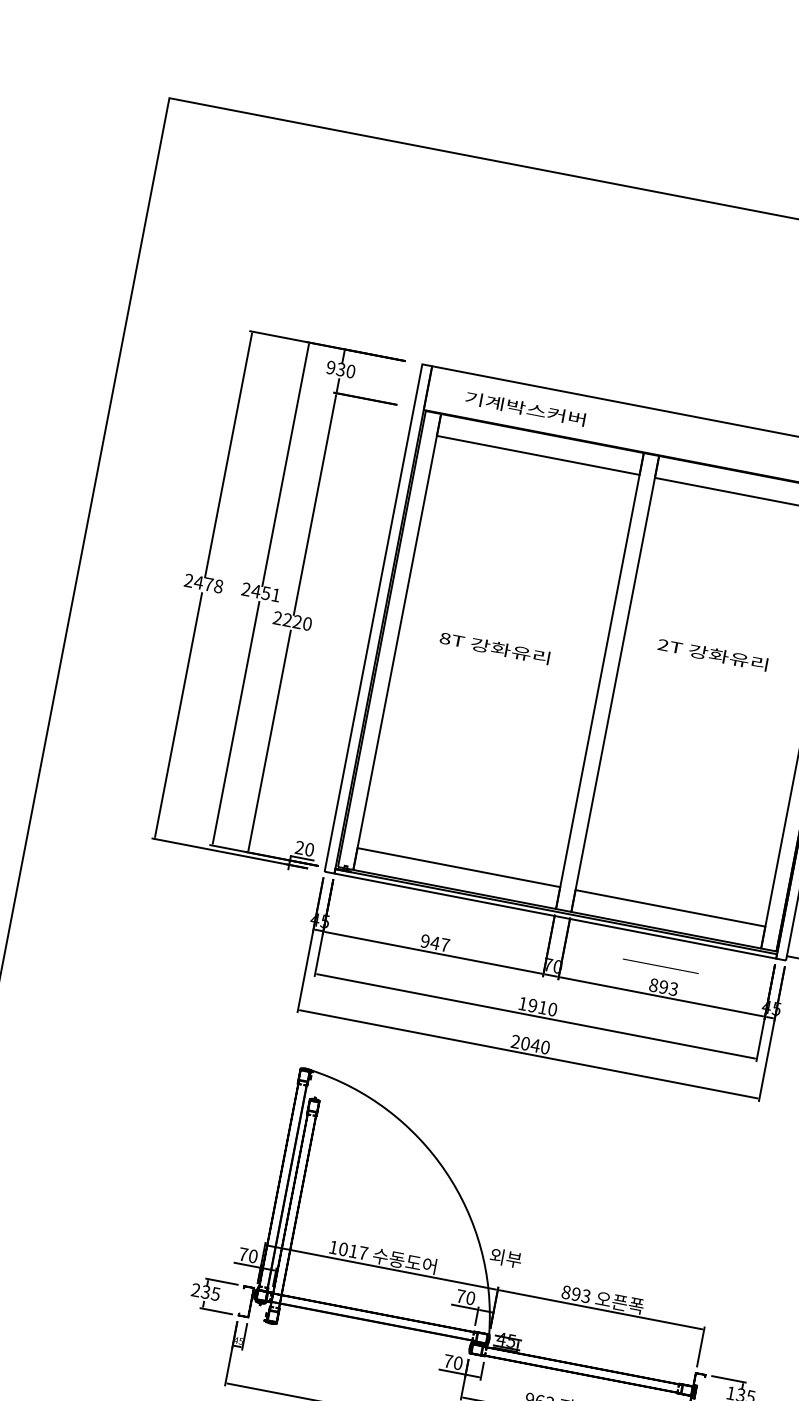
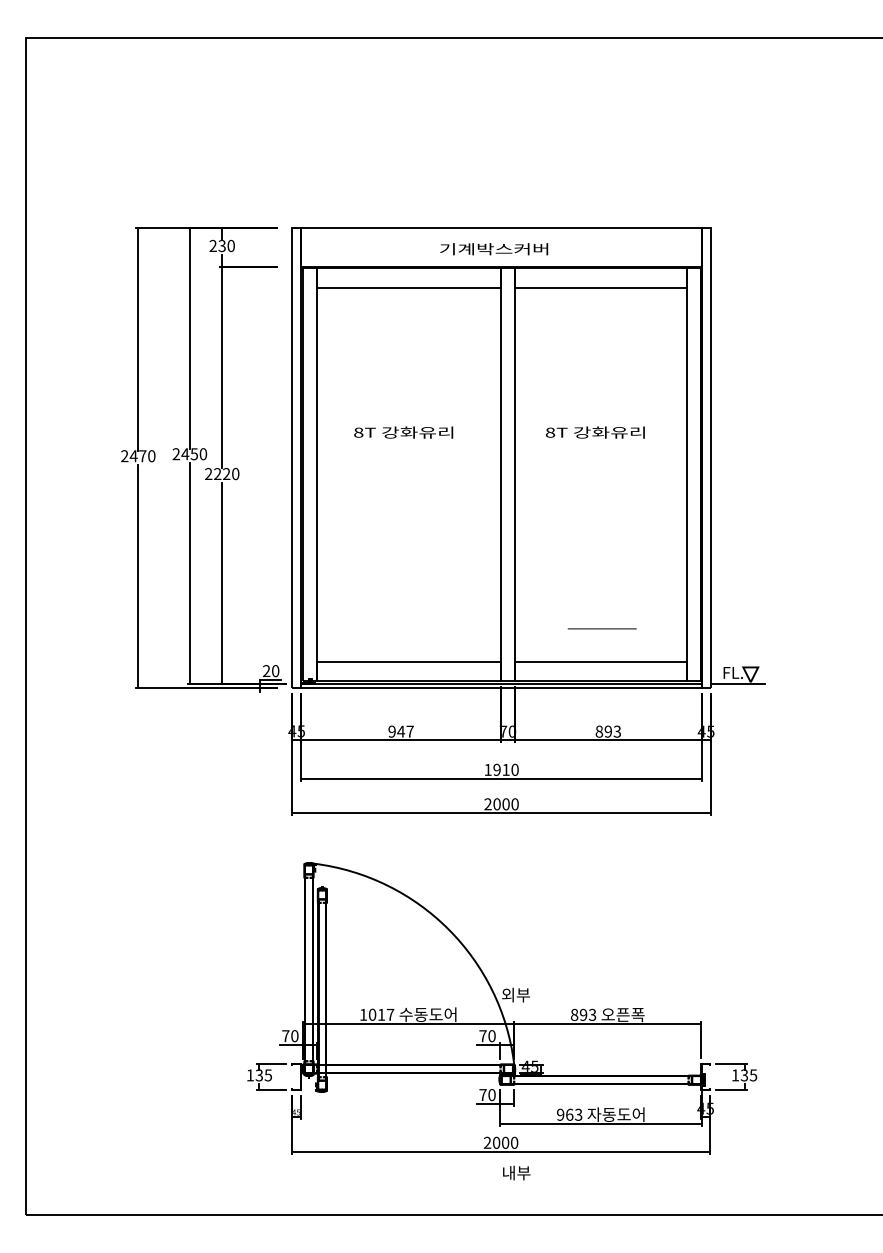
text: (330, 368) -> (212, 246), 930 -> 230
text: (525, 409) -> (494, 249), moved
text: (218, 585) -> (151, 455), 2478 -> 2470
text: (276, 595) -> (203, 454), 2451 -> 2450
text: (663, 644) -> (550, 432), 2T -> 8T
text: (494, 647) -> (403, 432), moved
line: (660, 965) -> (601, 628), moved
text: (535, 1045) -> (506, 804), 2040 -> 2000
text: (196, 1290) -> (250, 1075), 235 -> 135

